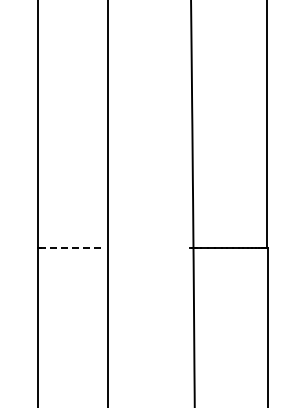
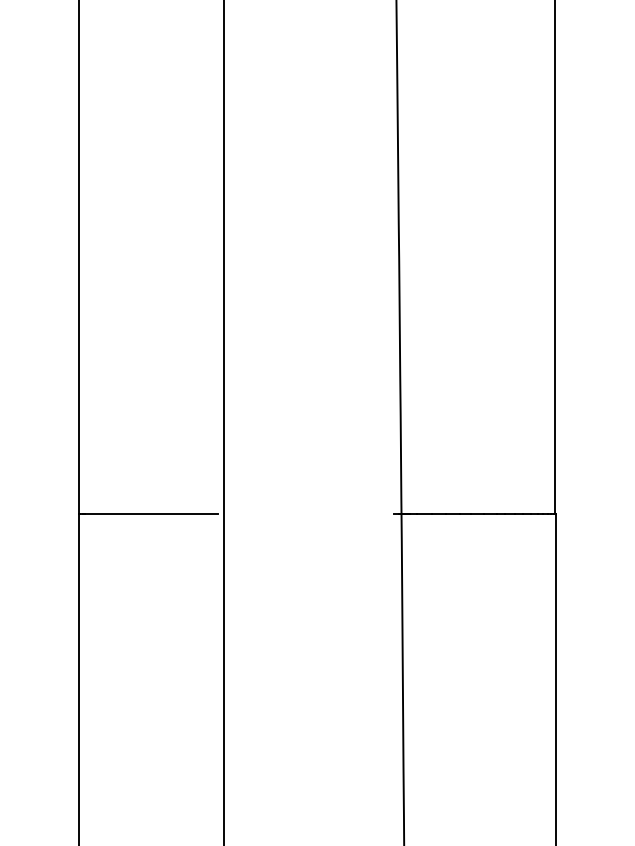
line: (72, 247) -> (150, 513), dashed -> solid

